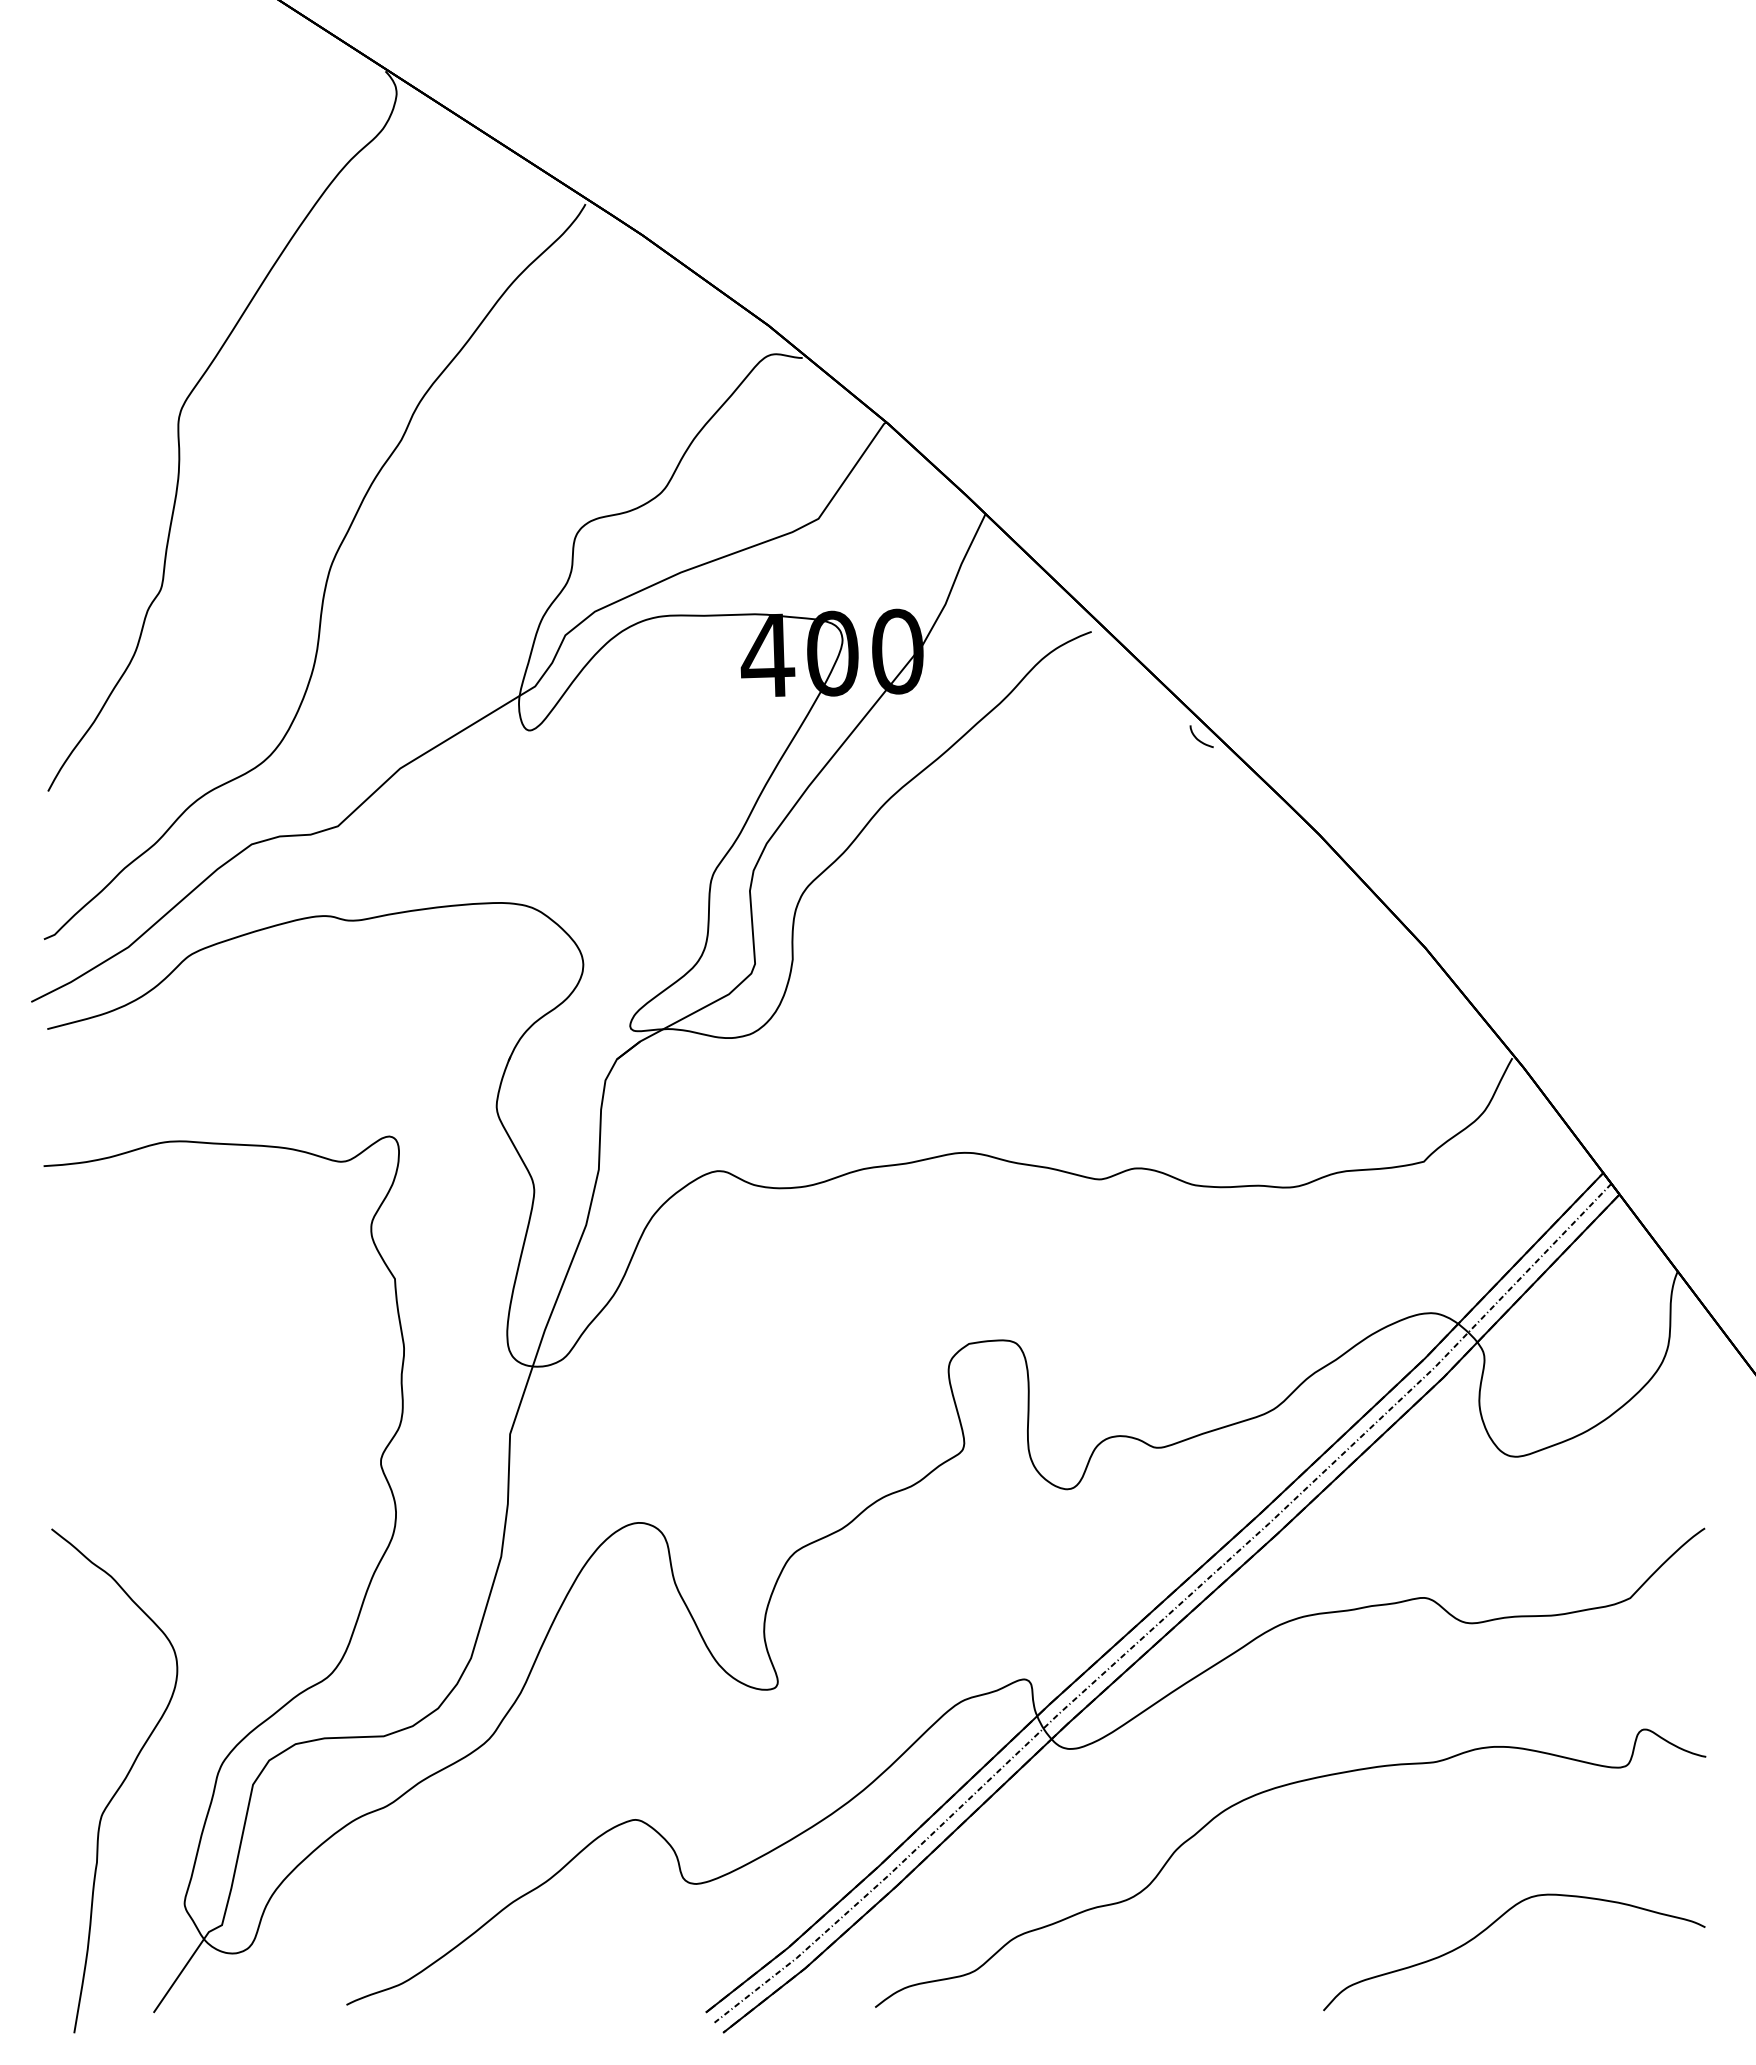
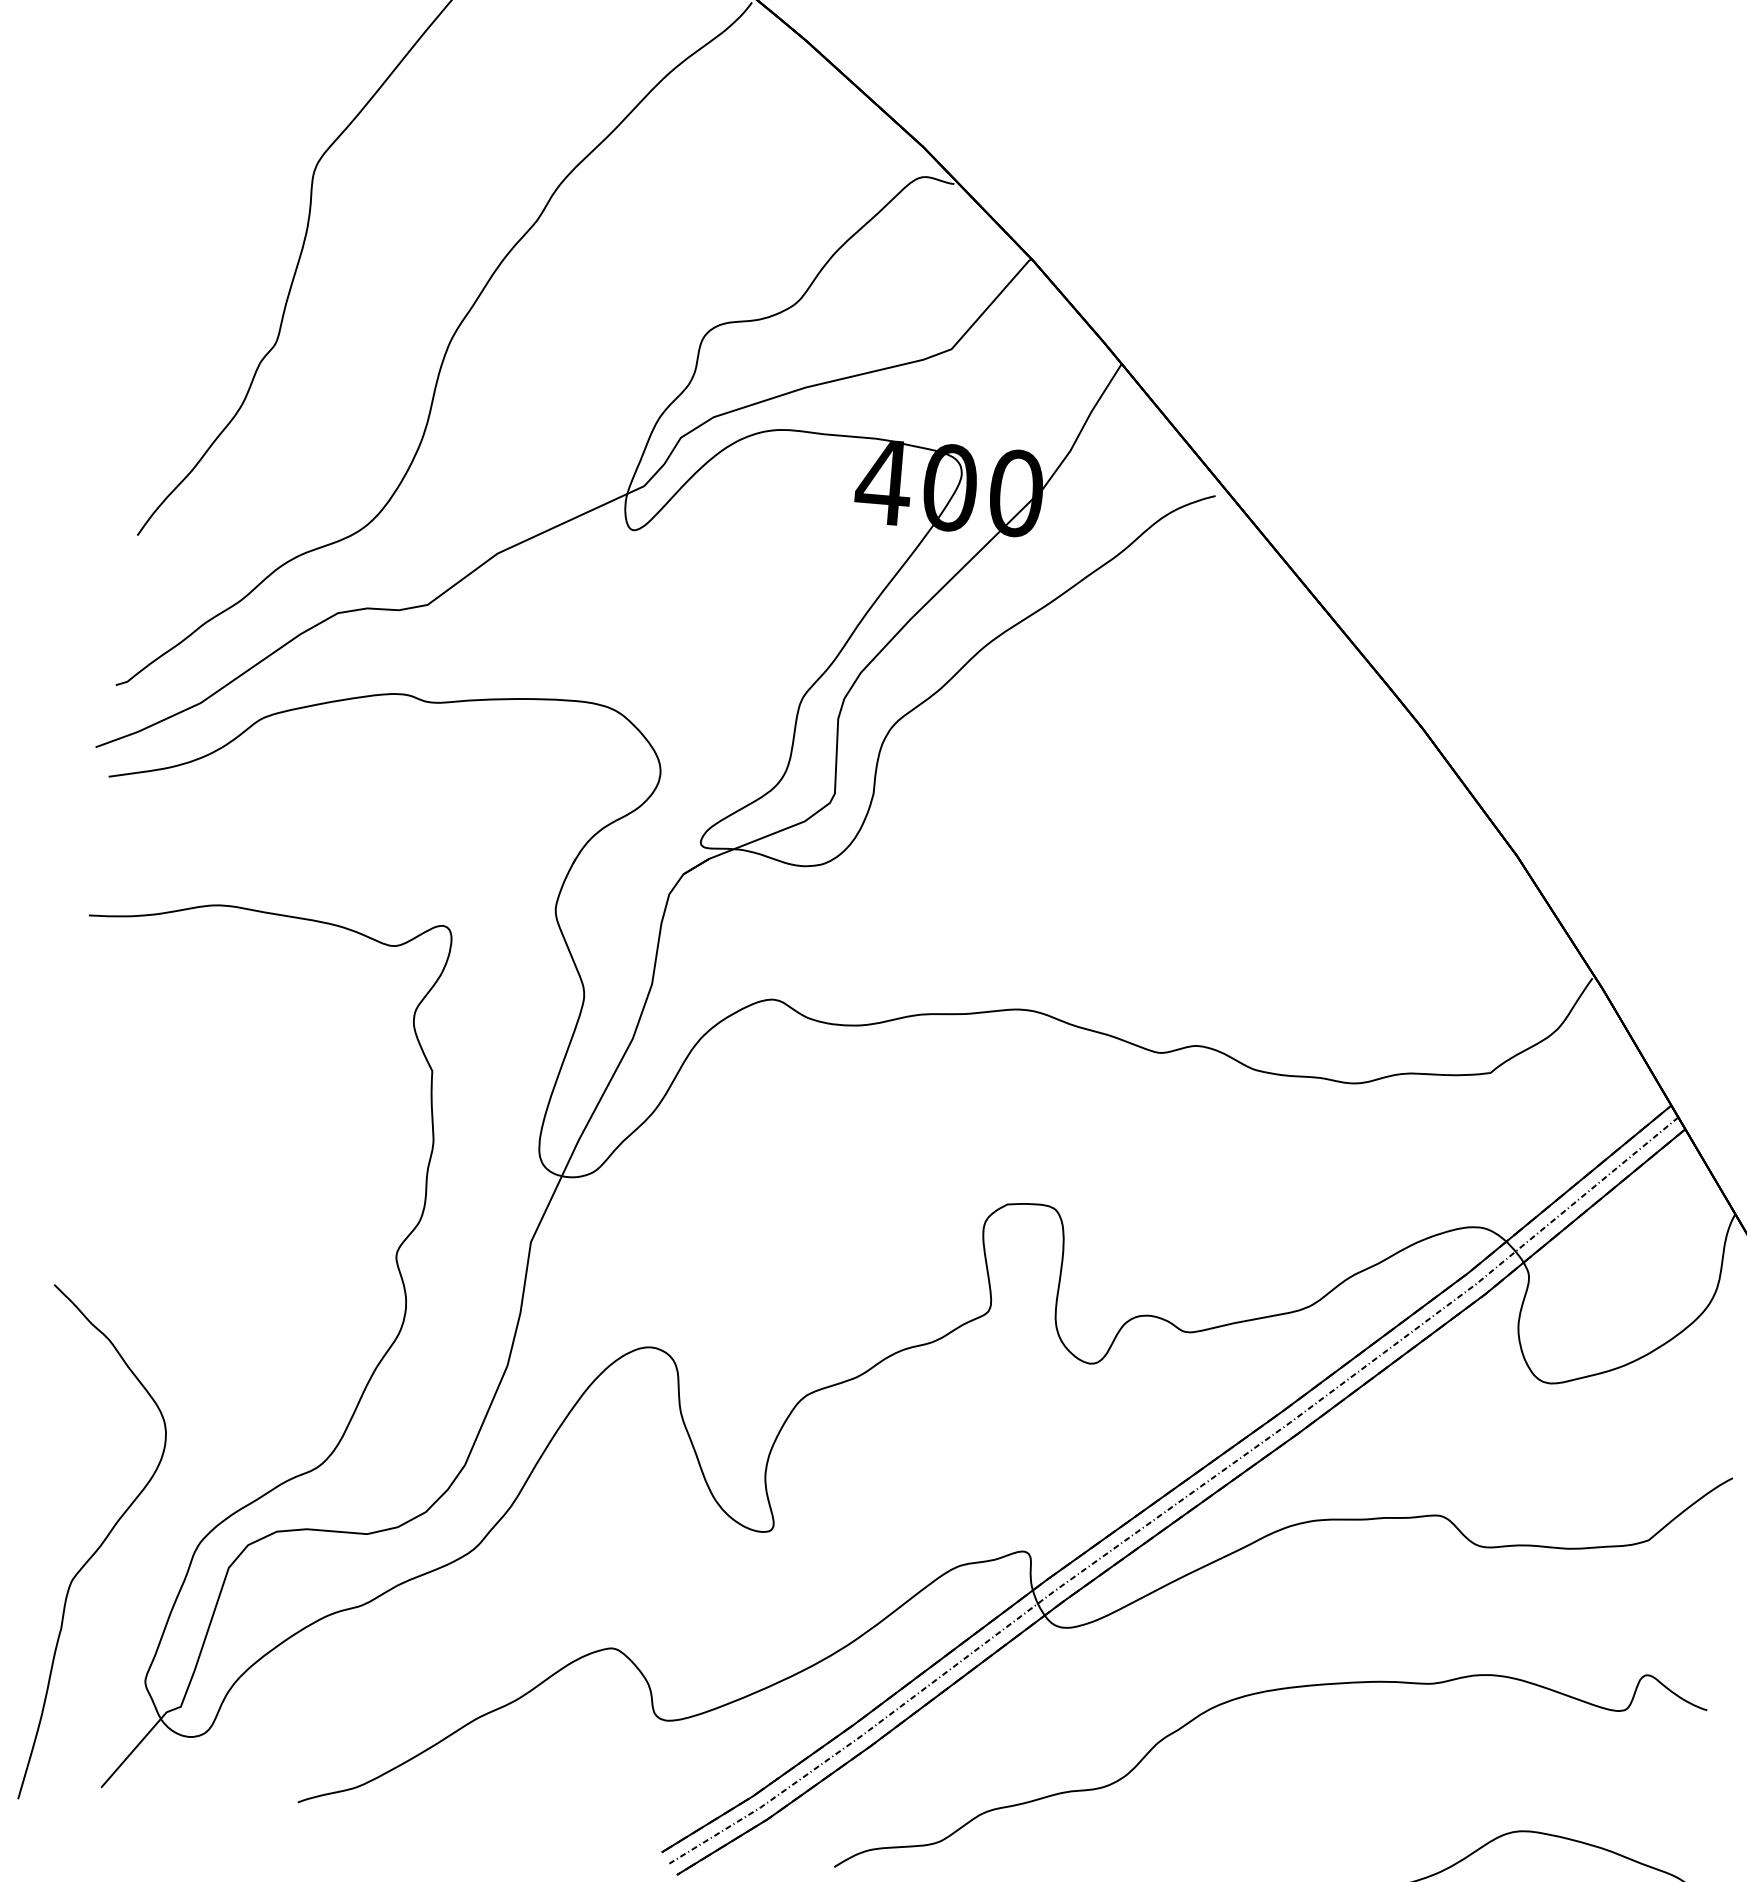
curve: (1199, 739) -> (1312, 618), removed

